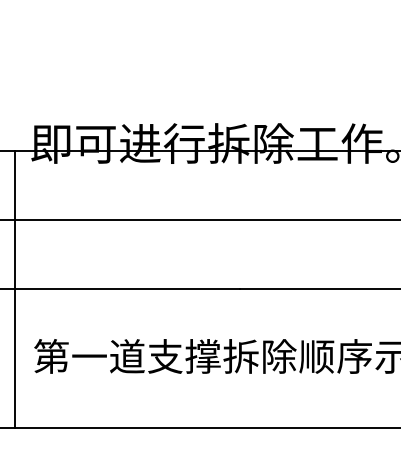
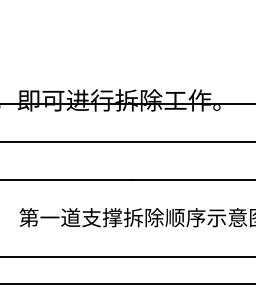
line: (14, 288) -> (8, 180), removed

